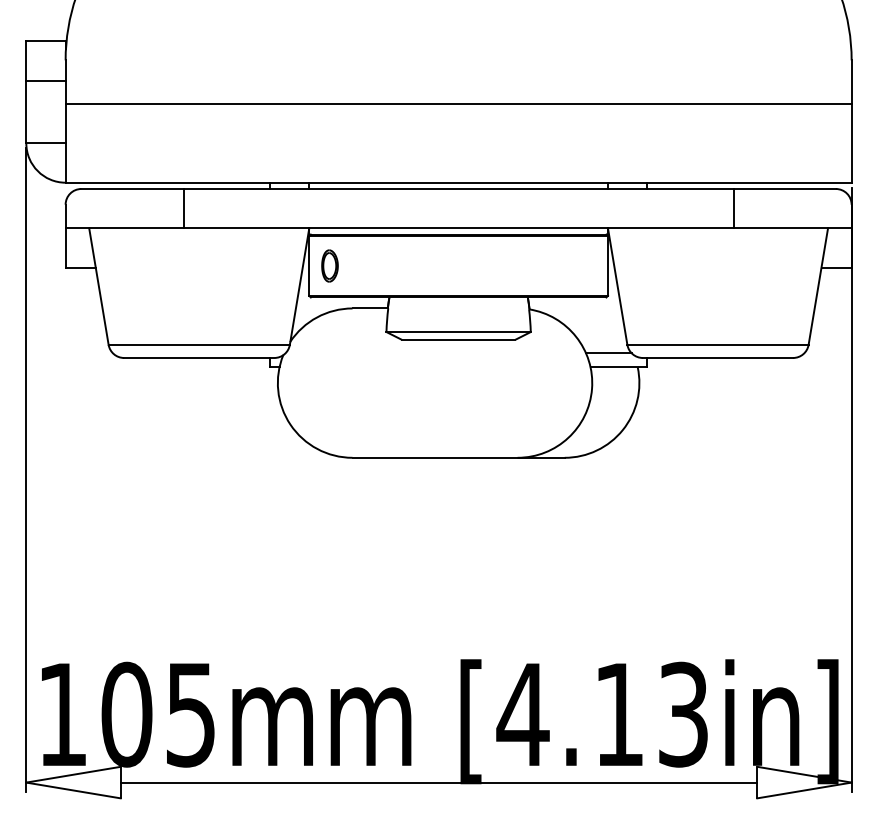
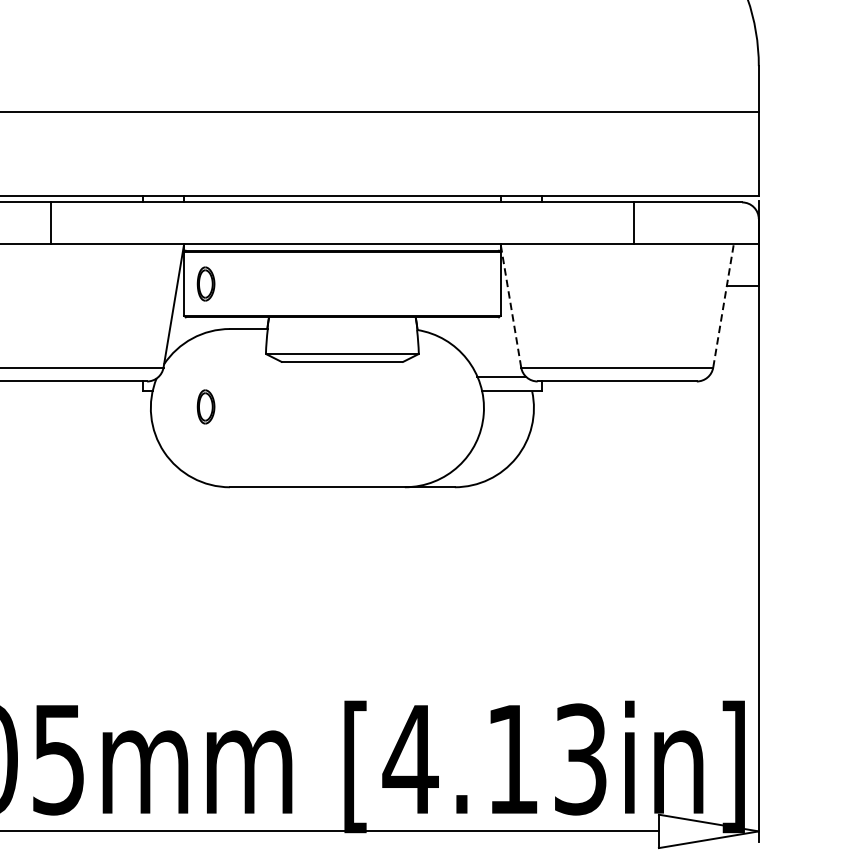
line: (617, 286) -> (510, 305), solid -> dashed
line: (818, 286) -> (723, 305), solid -> dashed
part: (329, 381) -> (205, 406), added

